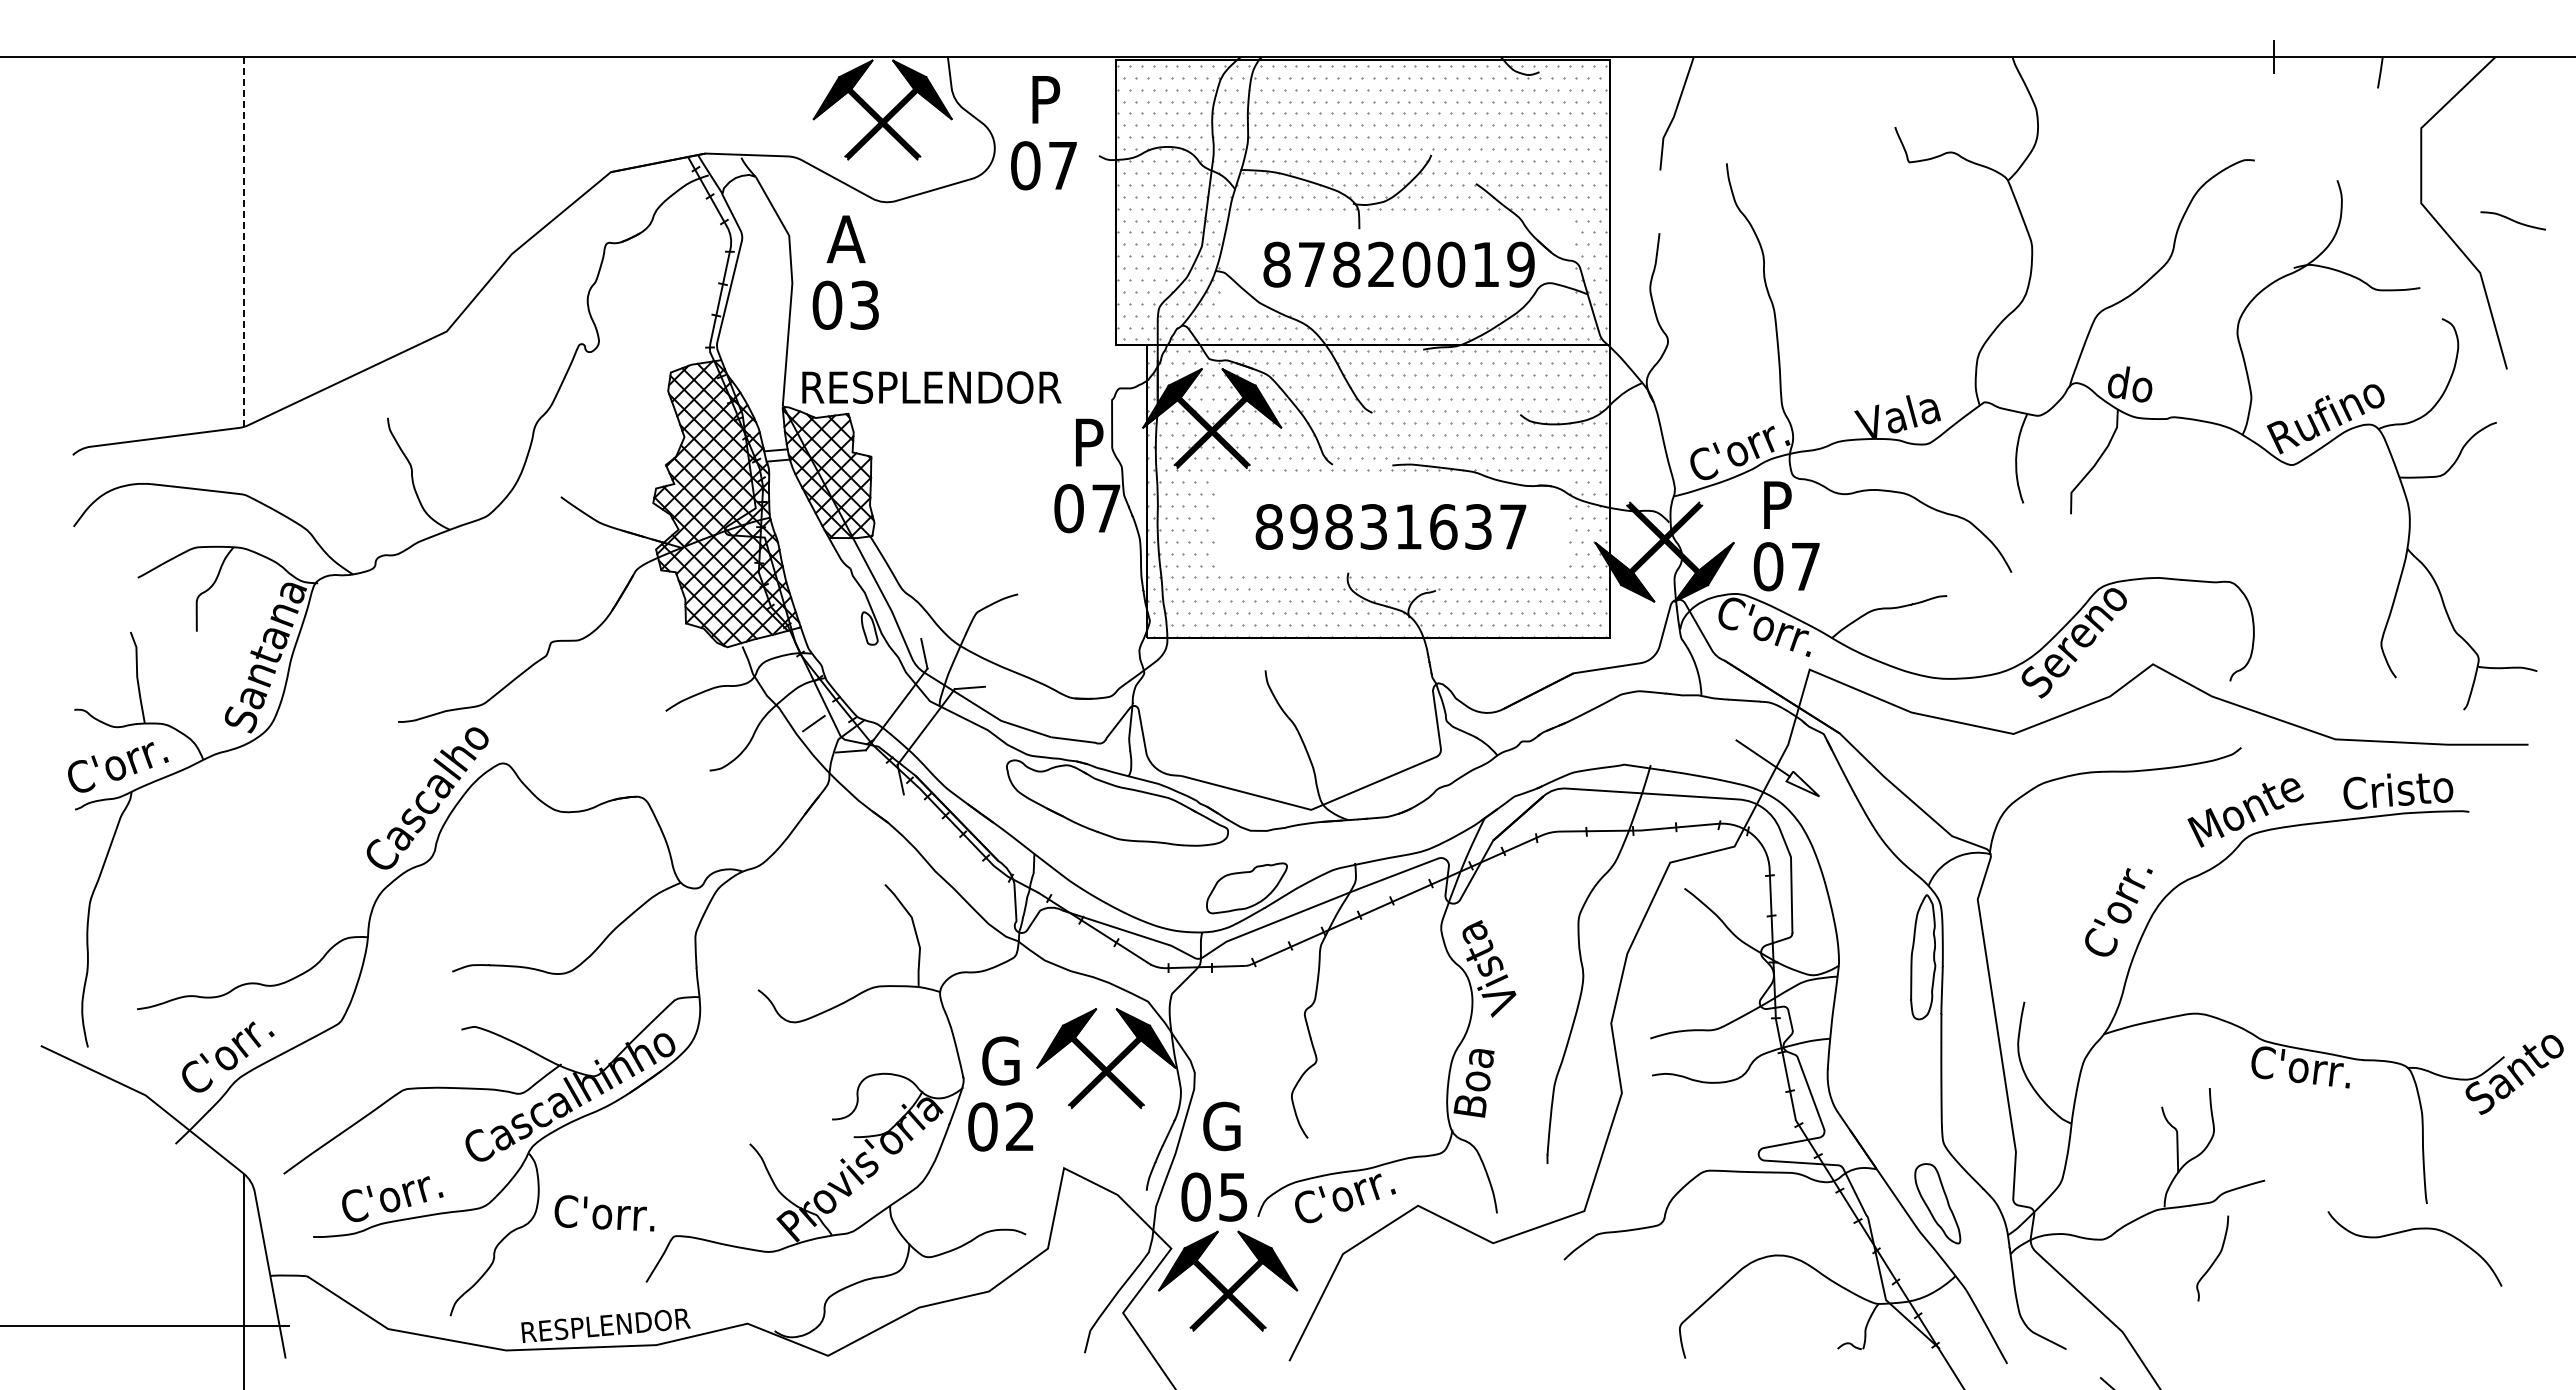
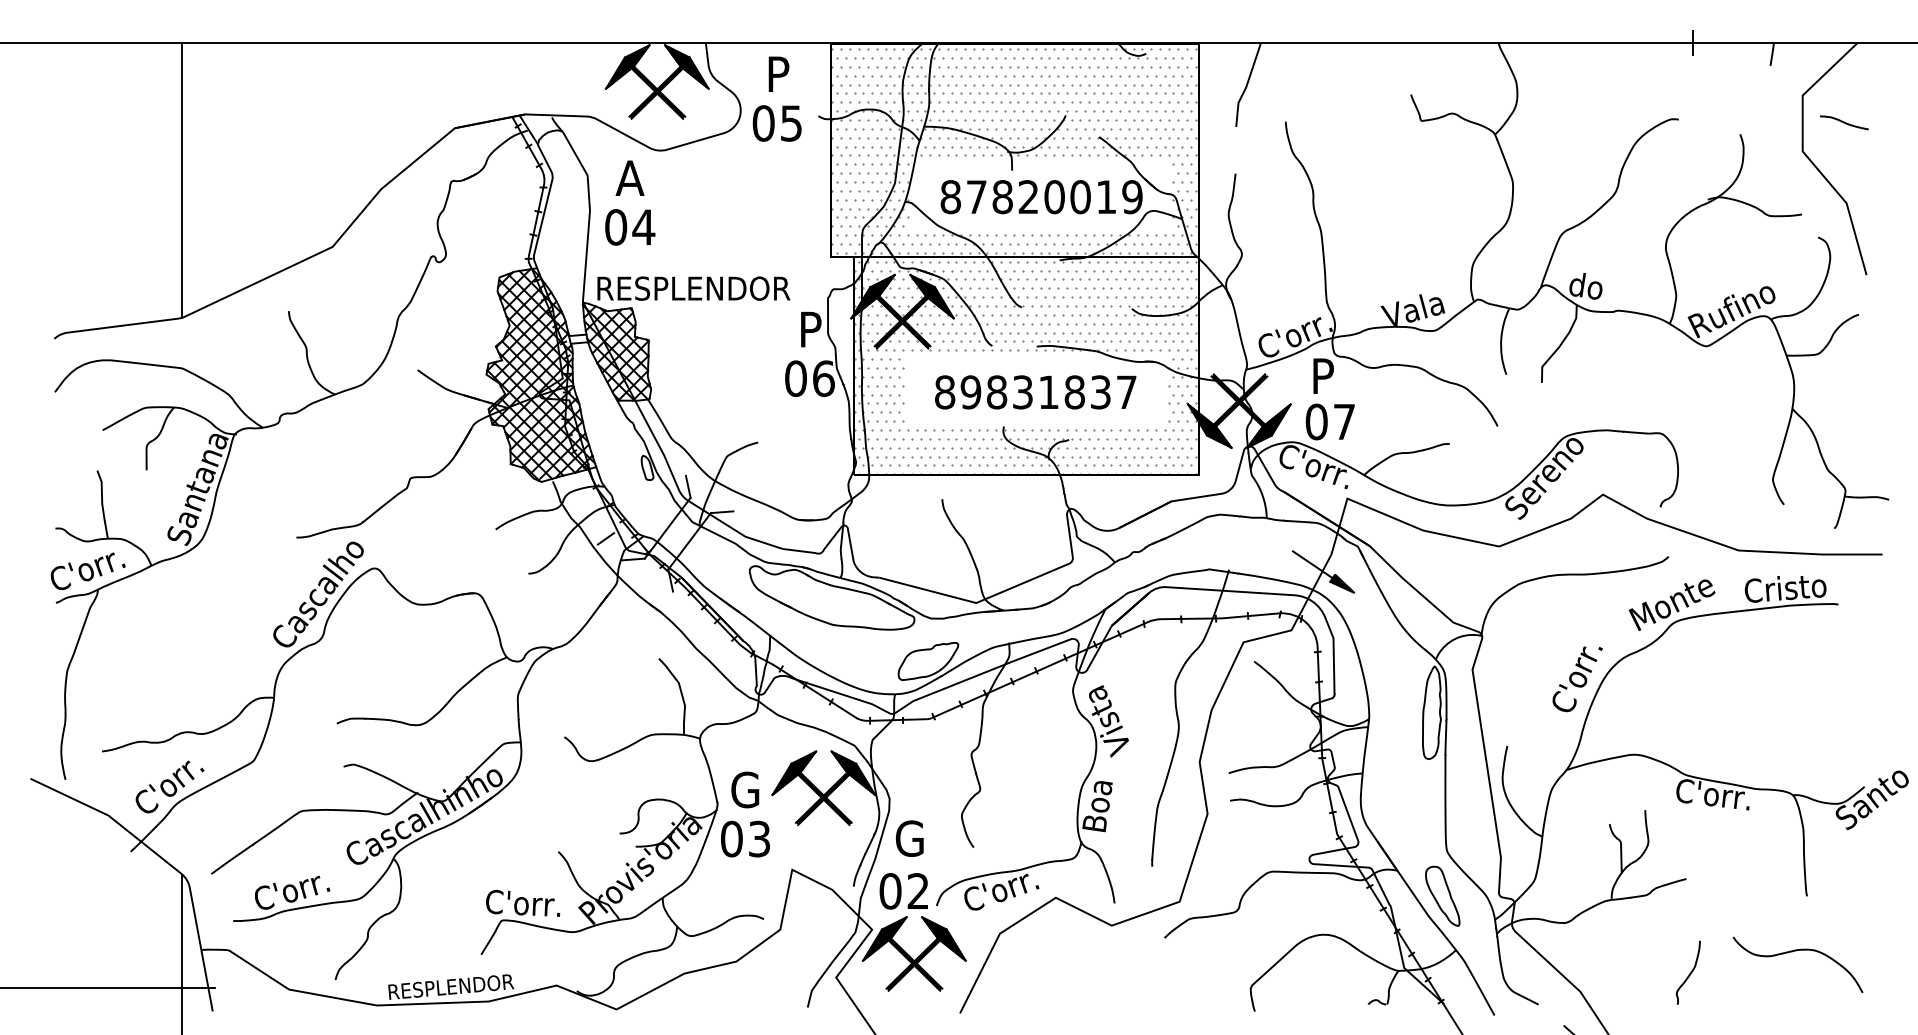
text: (1062, 166) -> (791, 124), 07 -> 05
curve: (2512, 220) -> (1843, 122), moved
line: (243, 242) -> (181, 180), dashed -> solid
text: (864, 304) -> (643, 226), 03 -> 04
text: (1106, 508) -> (823, 378), 07 -> 06
text: (1443, 526) -> (1074, 392), 89831637 -> 89831837
fill: (1802, 783) -> (1342, 583), added
text: (1020, 1126) -> (759, 838), 02 -> 03
text: (1233, 1196) -> (918, 890), 05 -> 02
text: (604, 1213) -> (523, 903), moved
curve: (2413, 1230) -> (1796, 951), moved
curve: (2214, 1259) -> (1689, 973), moved

